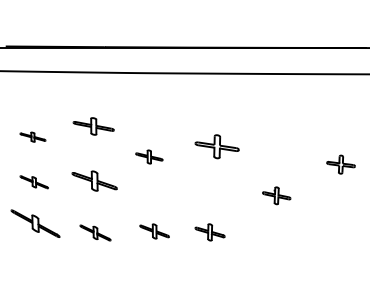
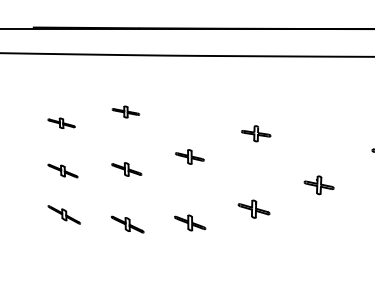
part: (93, 126) -> (125, 112), size x0.62
part: (216, 147) -> (255, 134), size x0.62
part: (149, 156) -> (190, 156), moved
part: (94, 180) -> (126, 169), size x0.62
part: (35, 223) -> (64, 214), size x0.62
part: (209, 232) -> (253, 209), moved

